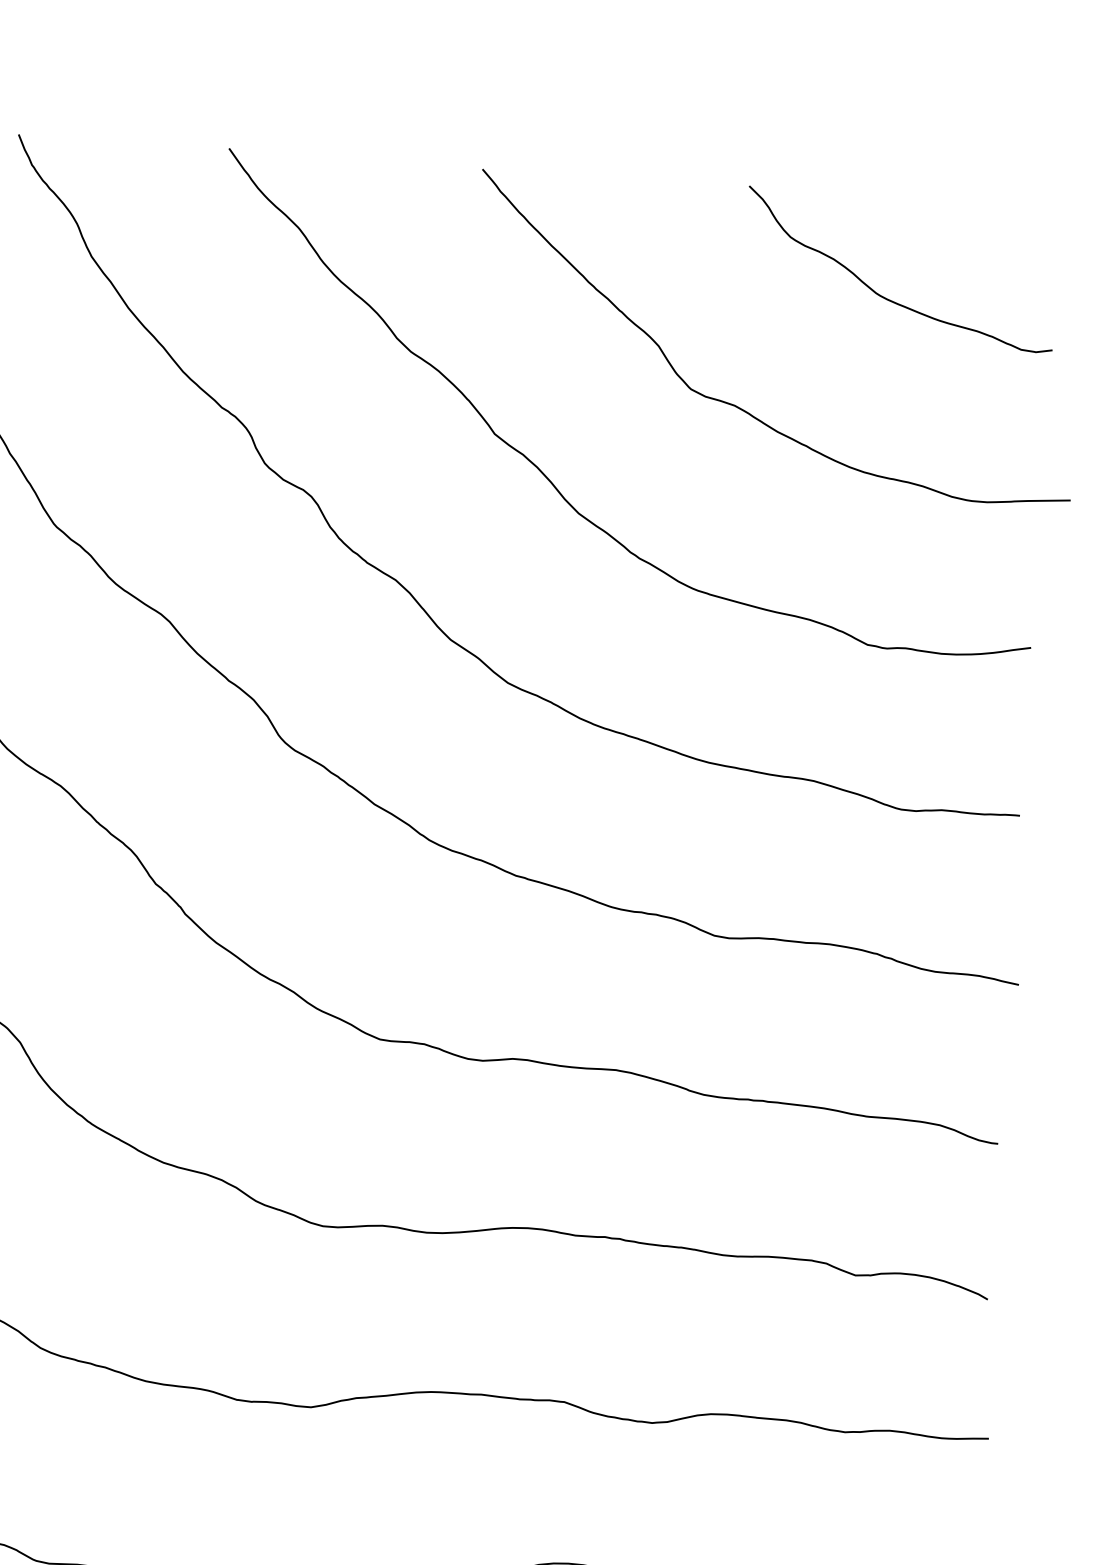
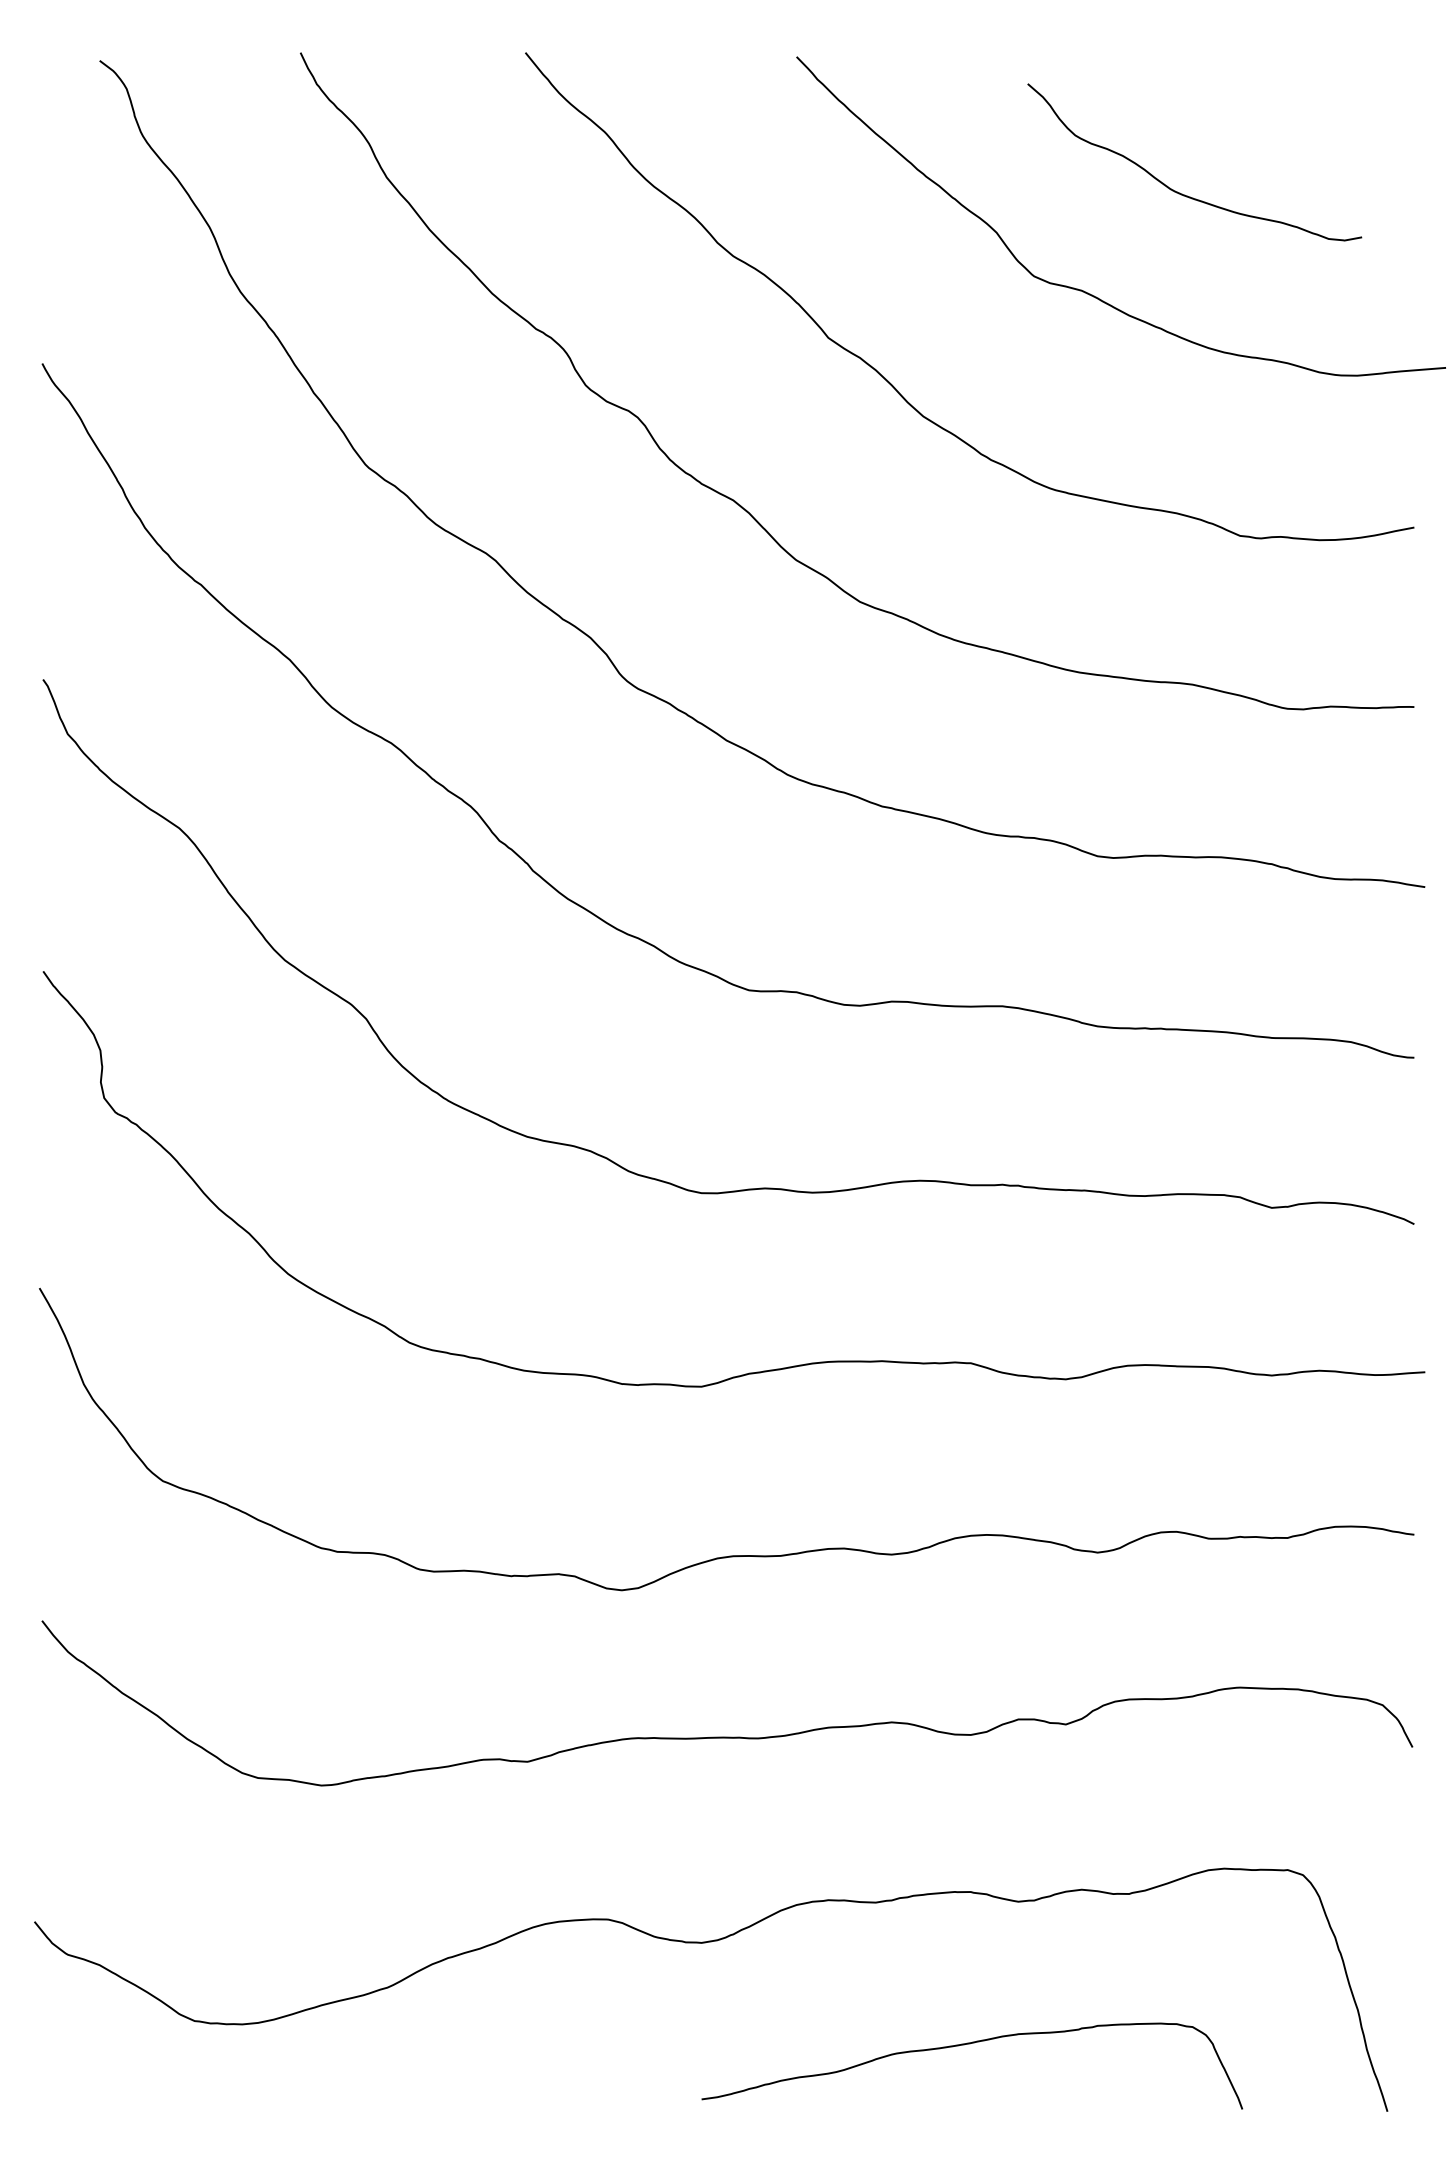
curve: (887, 298) -> (1182, 193), moved

